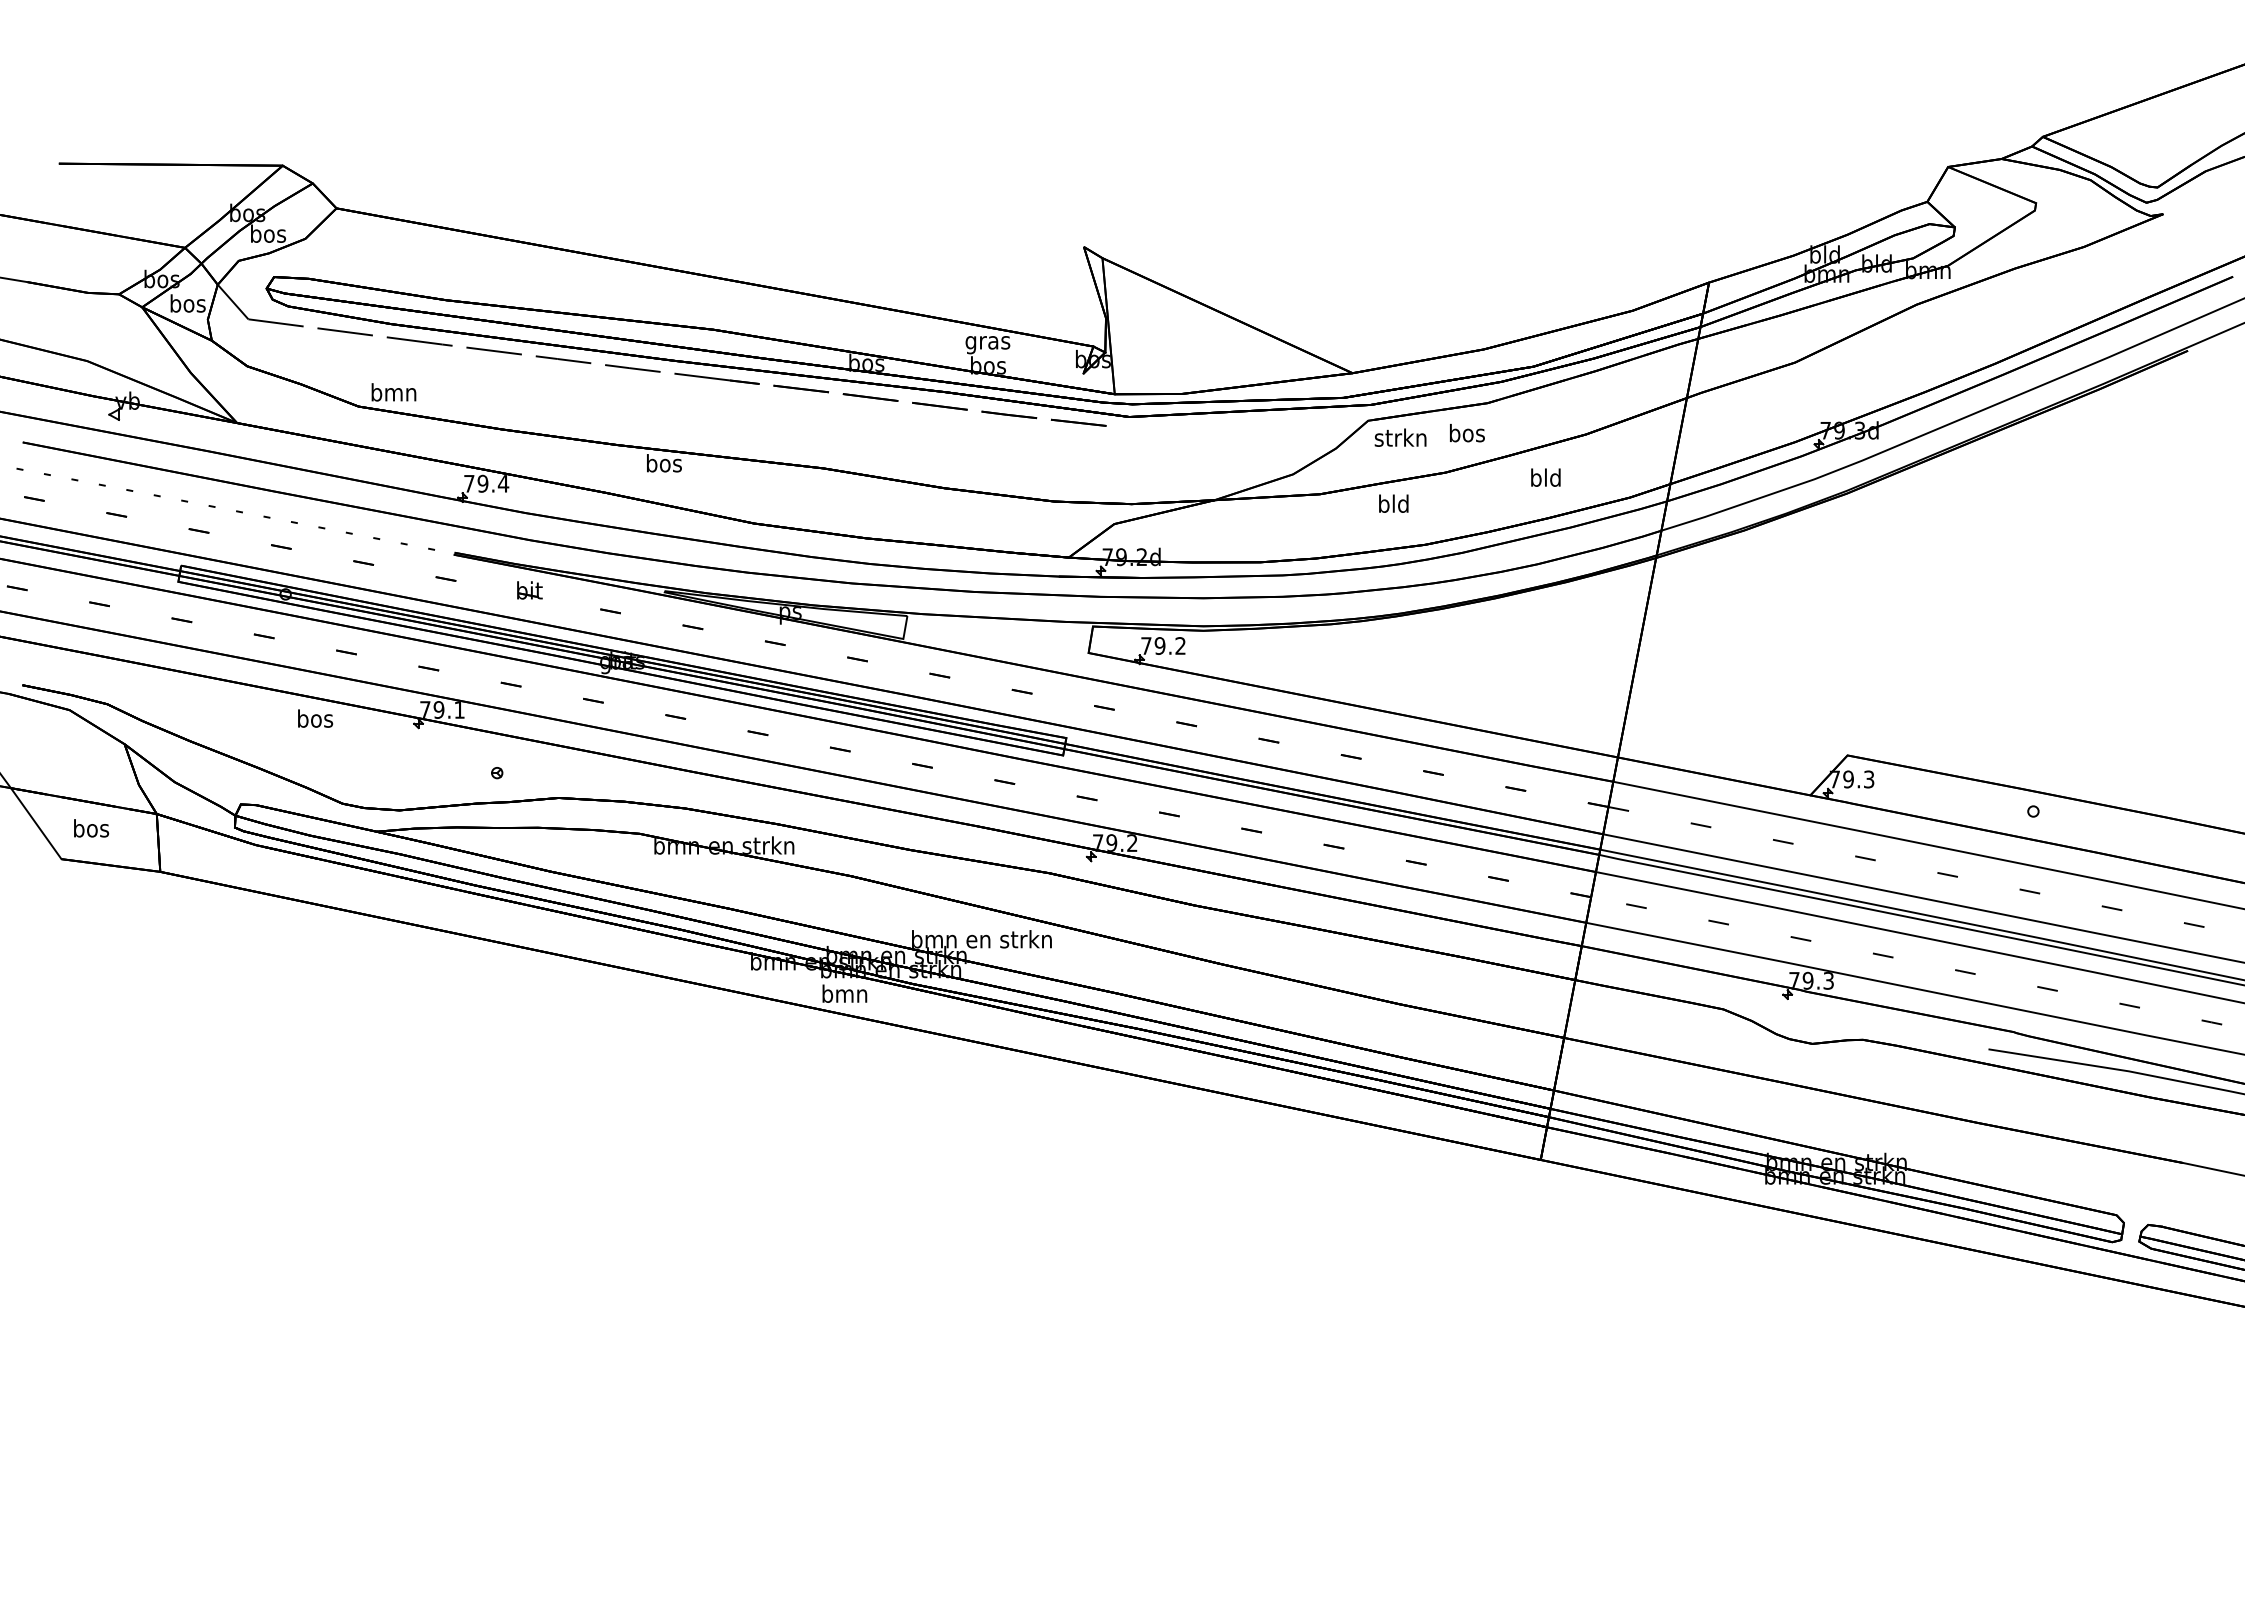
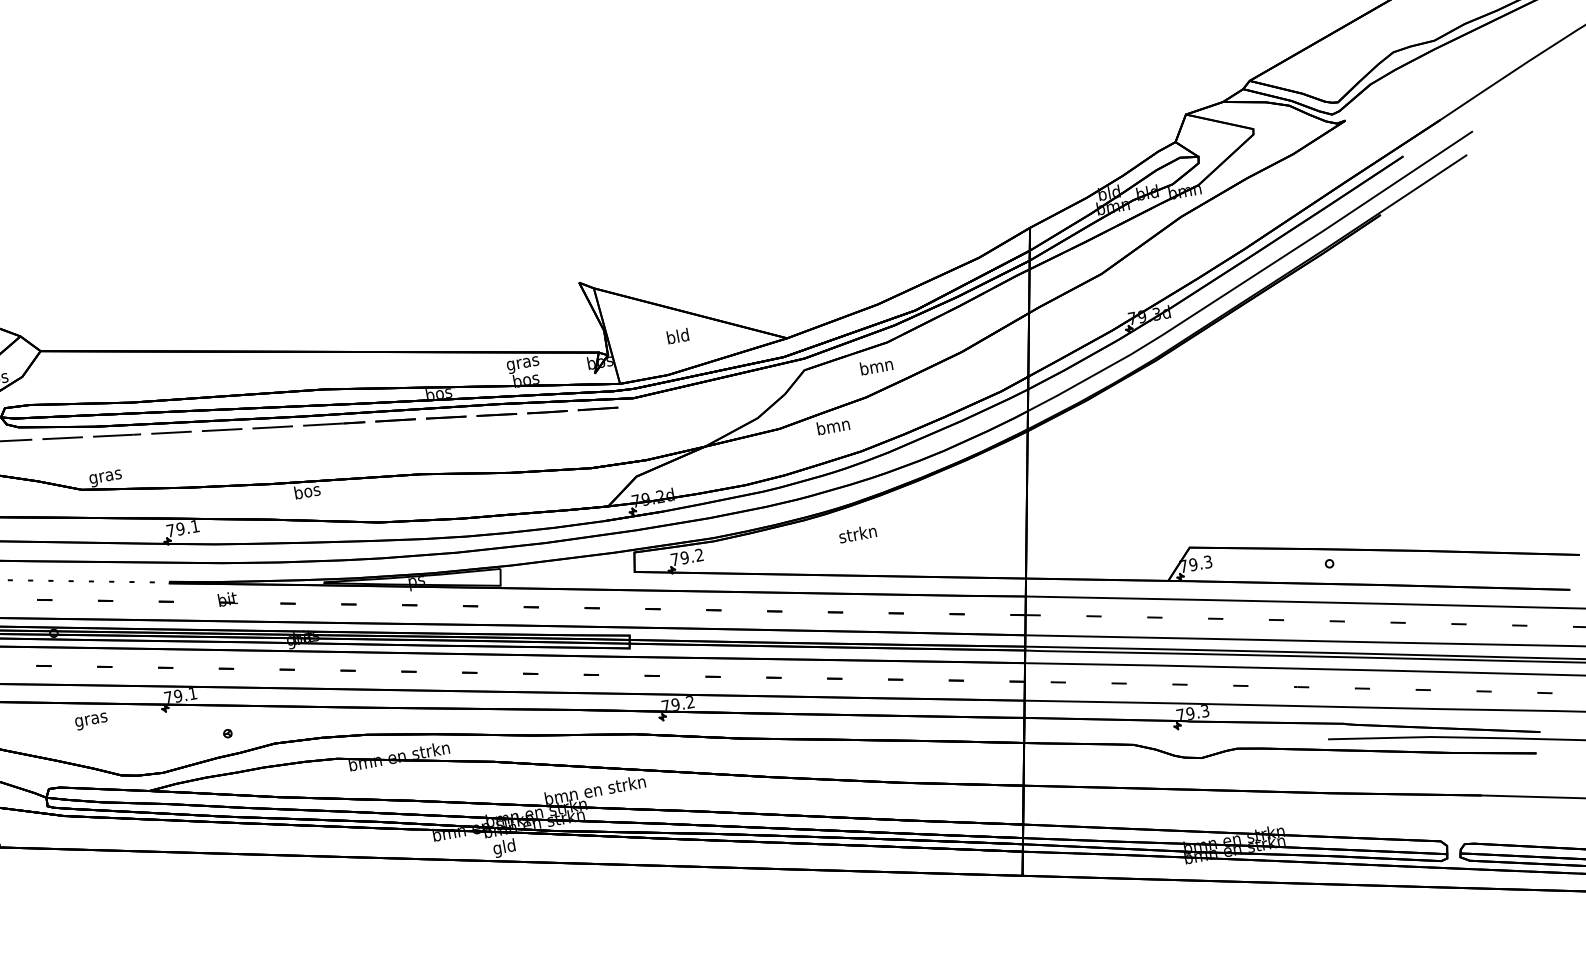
text: (393, 394) -> (105, 476), bmn -> gras
text: (1466, 432) -> (876, 366), bos -> bmn
text: (1400, 437) -> (857, 533), moved
text: (1545, 477) -> (677, 336), moved
text: (503, 483) -> (195, 526), 79.4 -> 79.1
text: (1393, 503) -> (833, 426), bld -> bmn
text: (314, 720) -> (90, 719), bos -> gras
text: (844, 995) -> (504, 847), bmn -> gld

